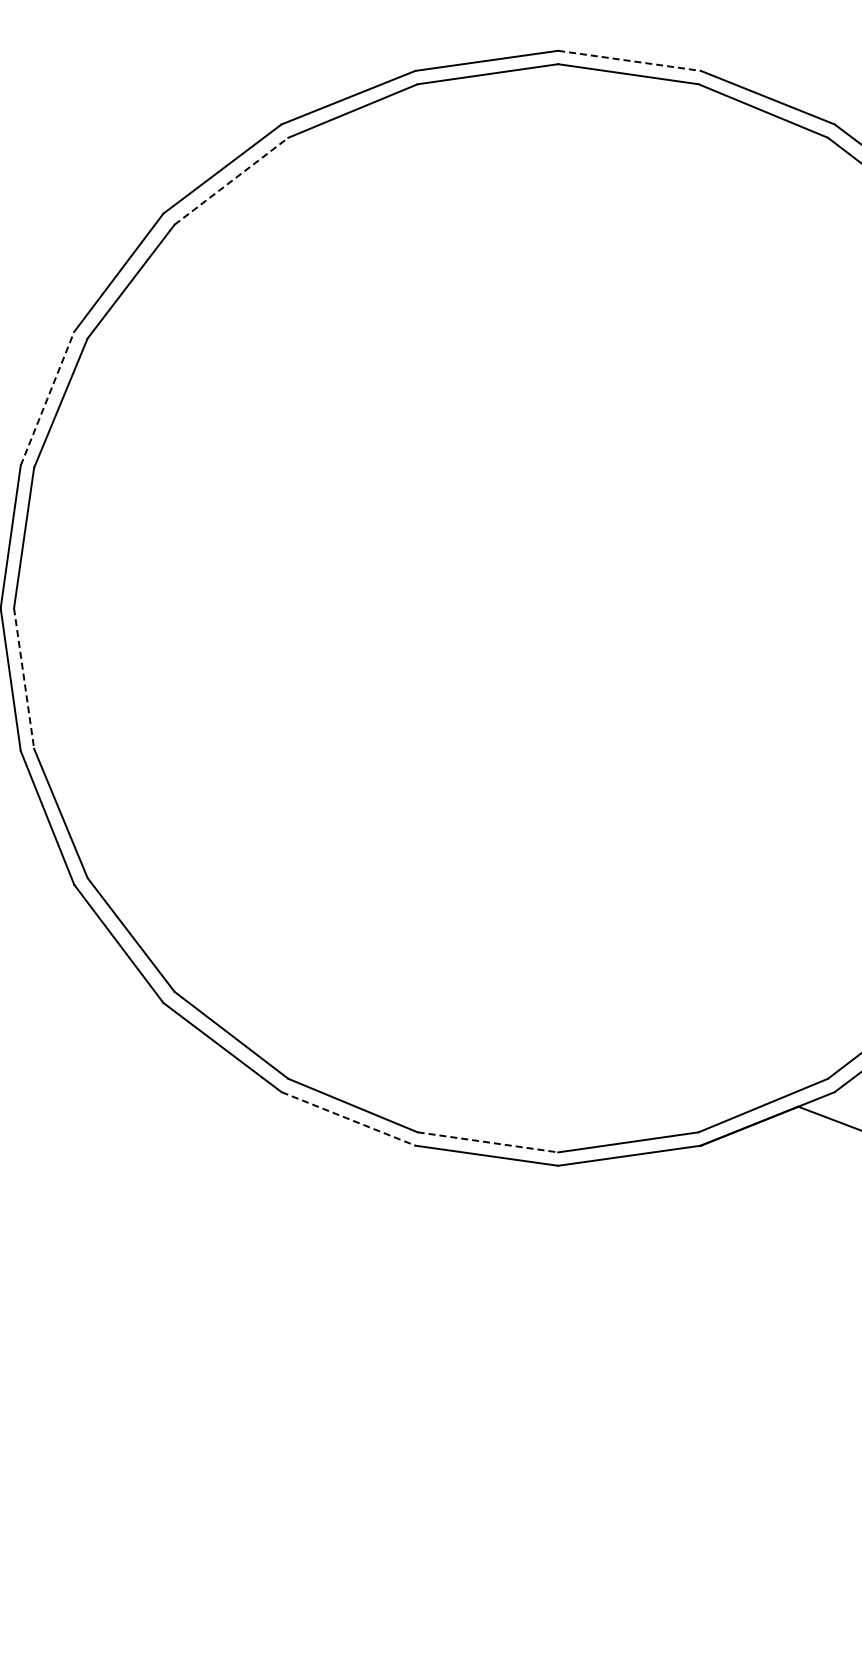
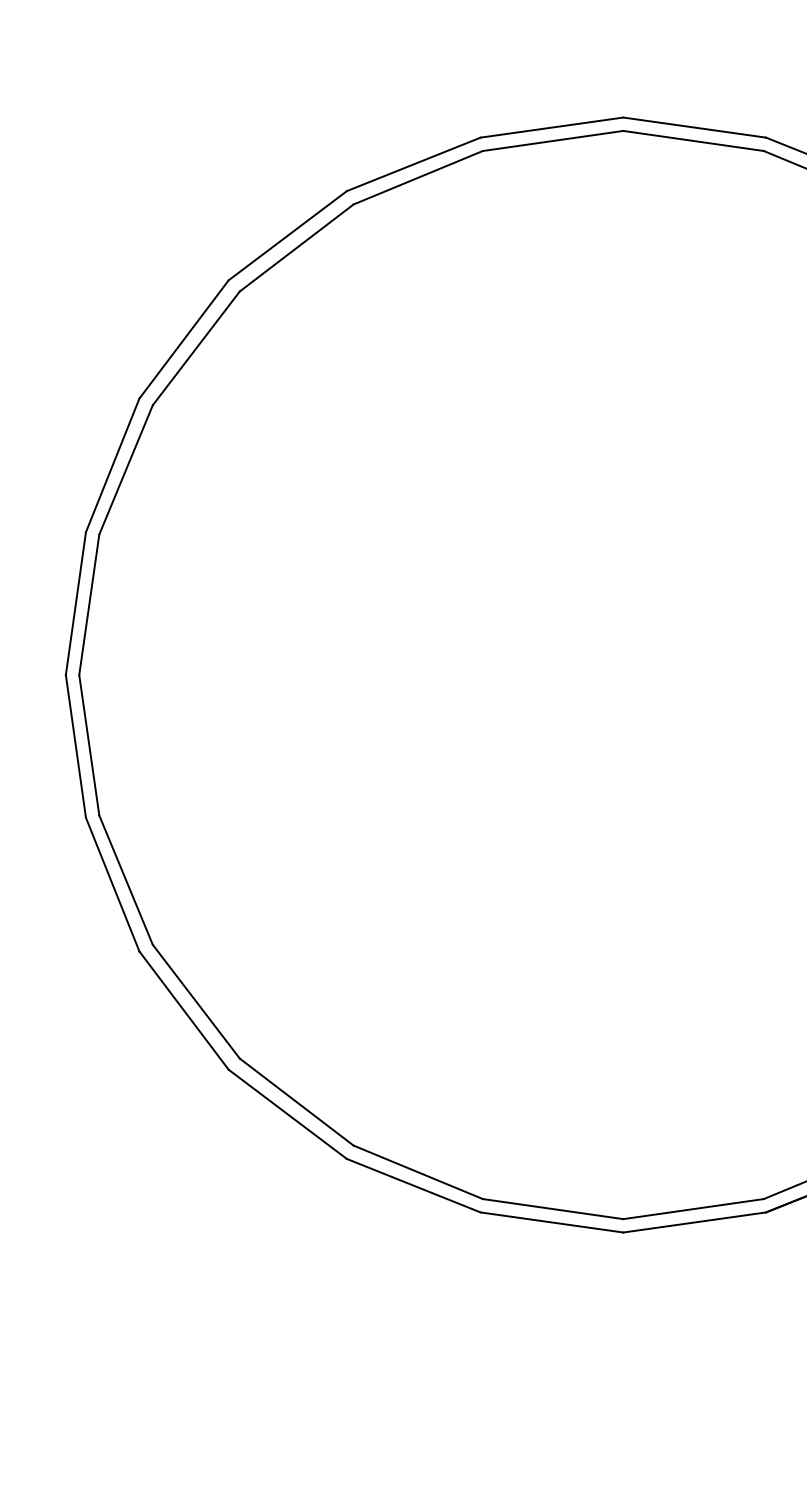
line: (630, 60) -> (695, 127), dashed -> solid
line: (231, 181) -> (296, 248), dashed -> solid
line: (47, 398) -> (112, 465), dashed -> solid
line: (24, 678) -> (89, 745), dashed -> solid
line: (349, 1119) -> (414, 1186), dashed -> solid
line: (487, 1142) -> (552, 1209), dashed -> solid

